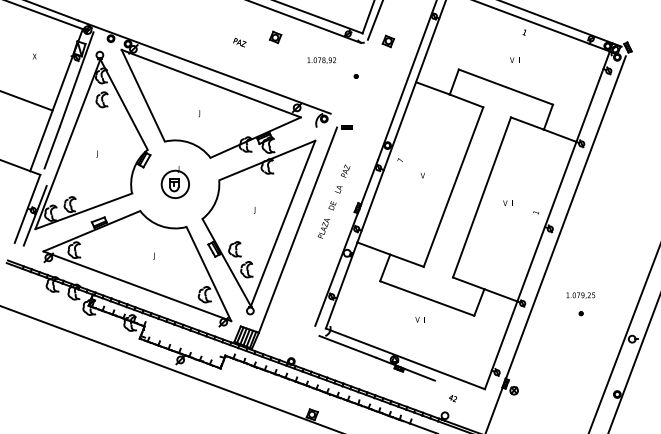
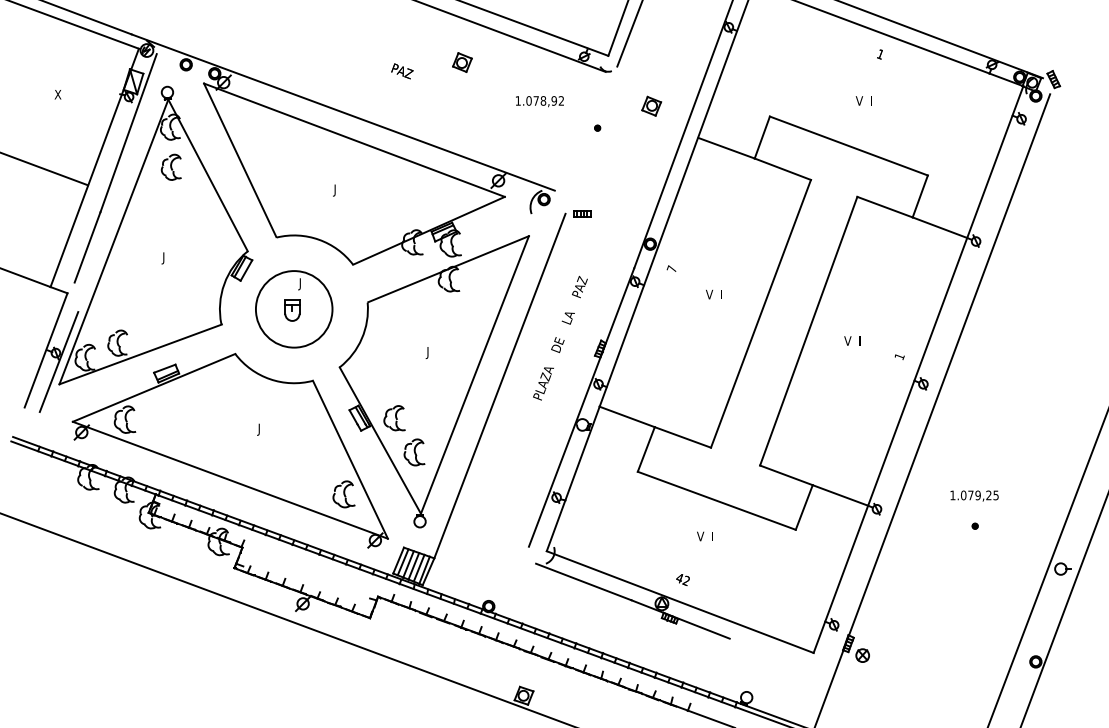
part: (388, 41) -> (651, 106), moved
circle: (175, 184) -> (294, 309), size x1.67
text: (453, 398) -> (683, 579), moved

